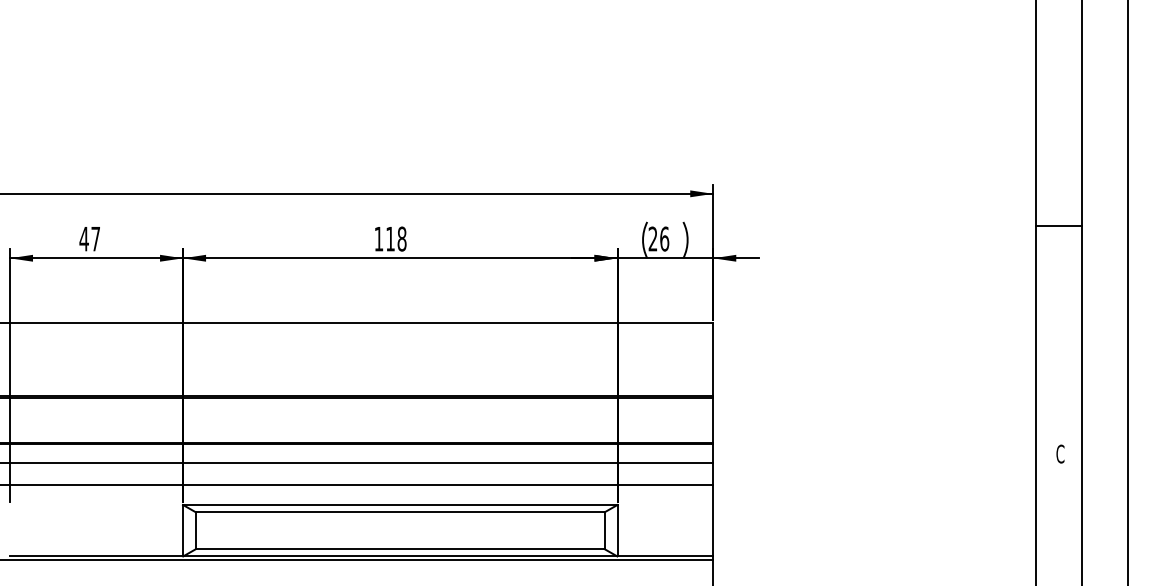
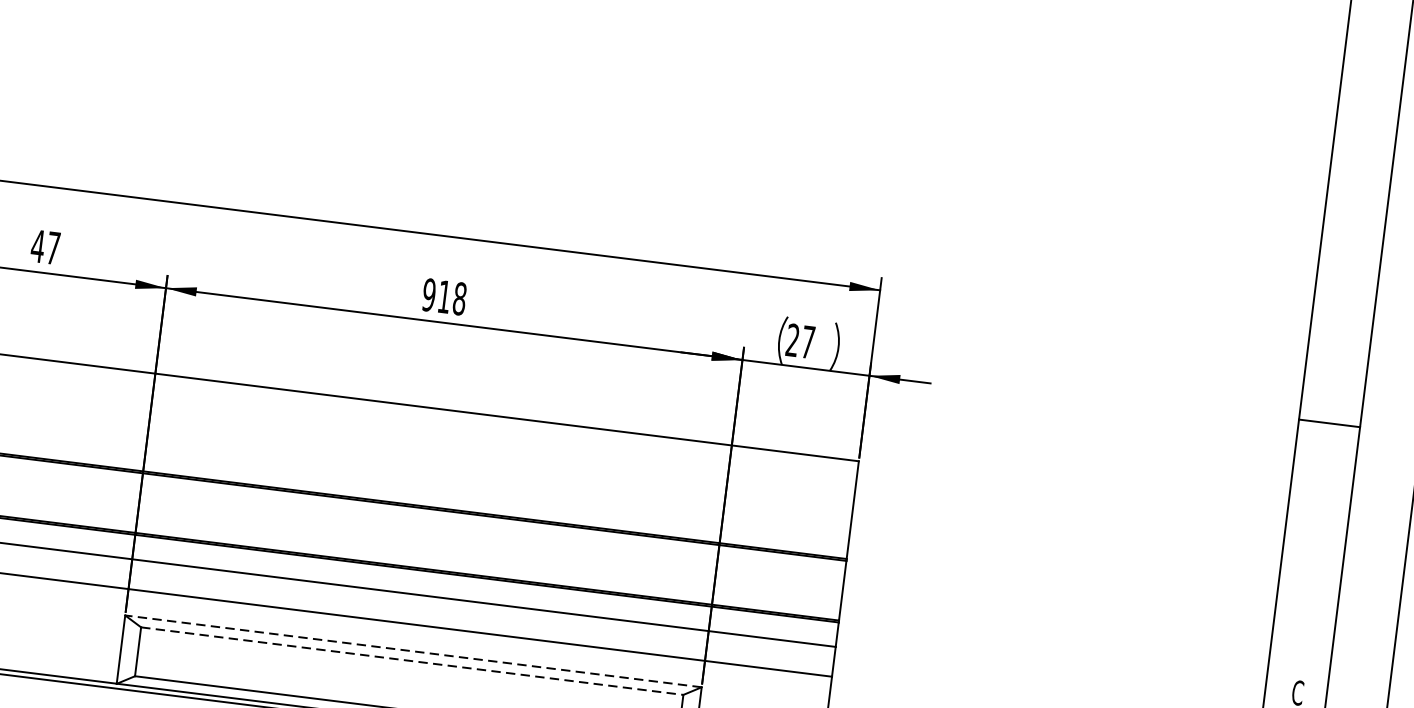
line: (1059, 226) -> (1330, 423), moved
text: (378, 238) -> (428, 294), 118 -> 918
text: (664, 238) -> (808, 341), 26 -> 27
line: (399, 504) -> (412, 650), solid -> dashed
line: (400, 512) -> (412, 661), solid -> dashed

